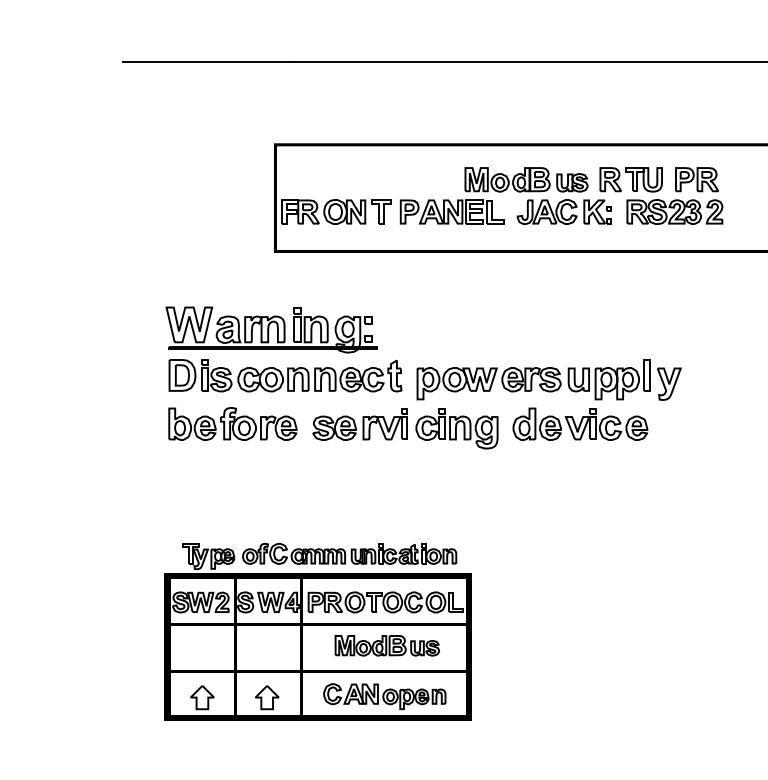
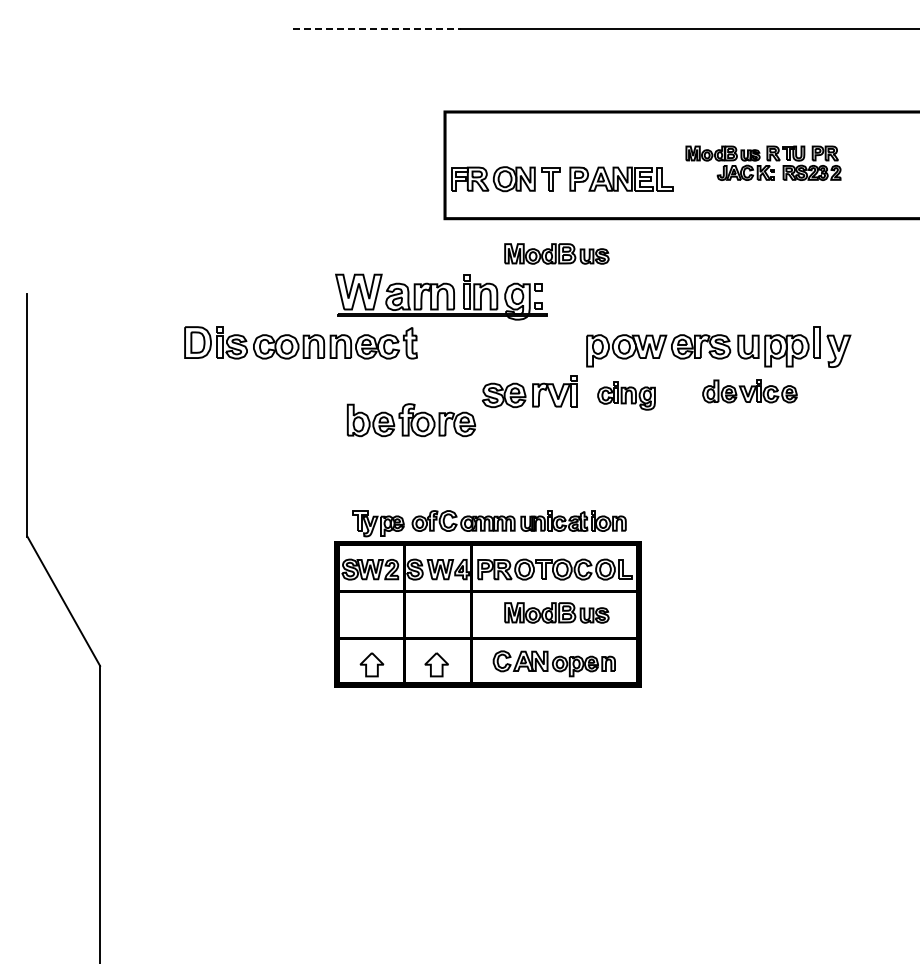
line: (207, 61) -> (377, 28), solid -> dashed
part: (593, 196) -> (763, 163), size x0.6
part: (386, 286) -> (556, 253), added
part: (284, 375) -> (300, 342), moved
part: (232, 424) -> (411, 420), moved
part: (579, 424) -> (749, 391), size x0.7
part: (456, 428) -> (626, 395), size x0.7

